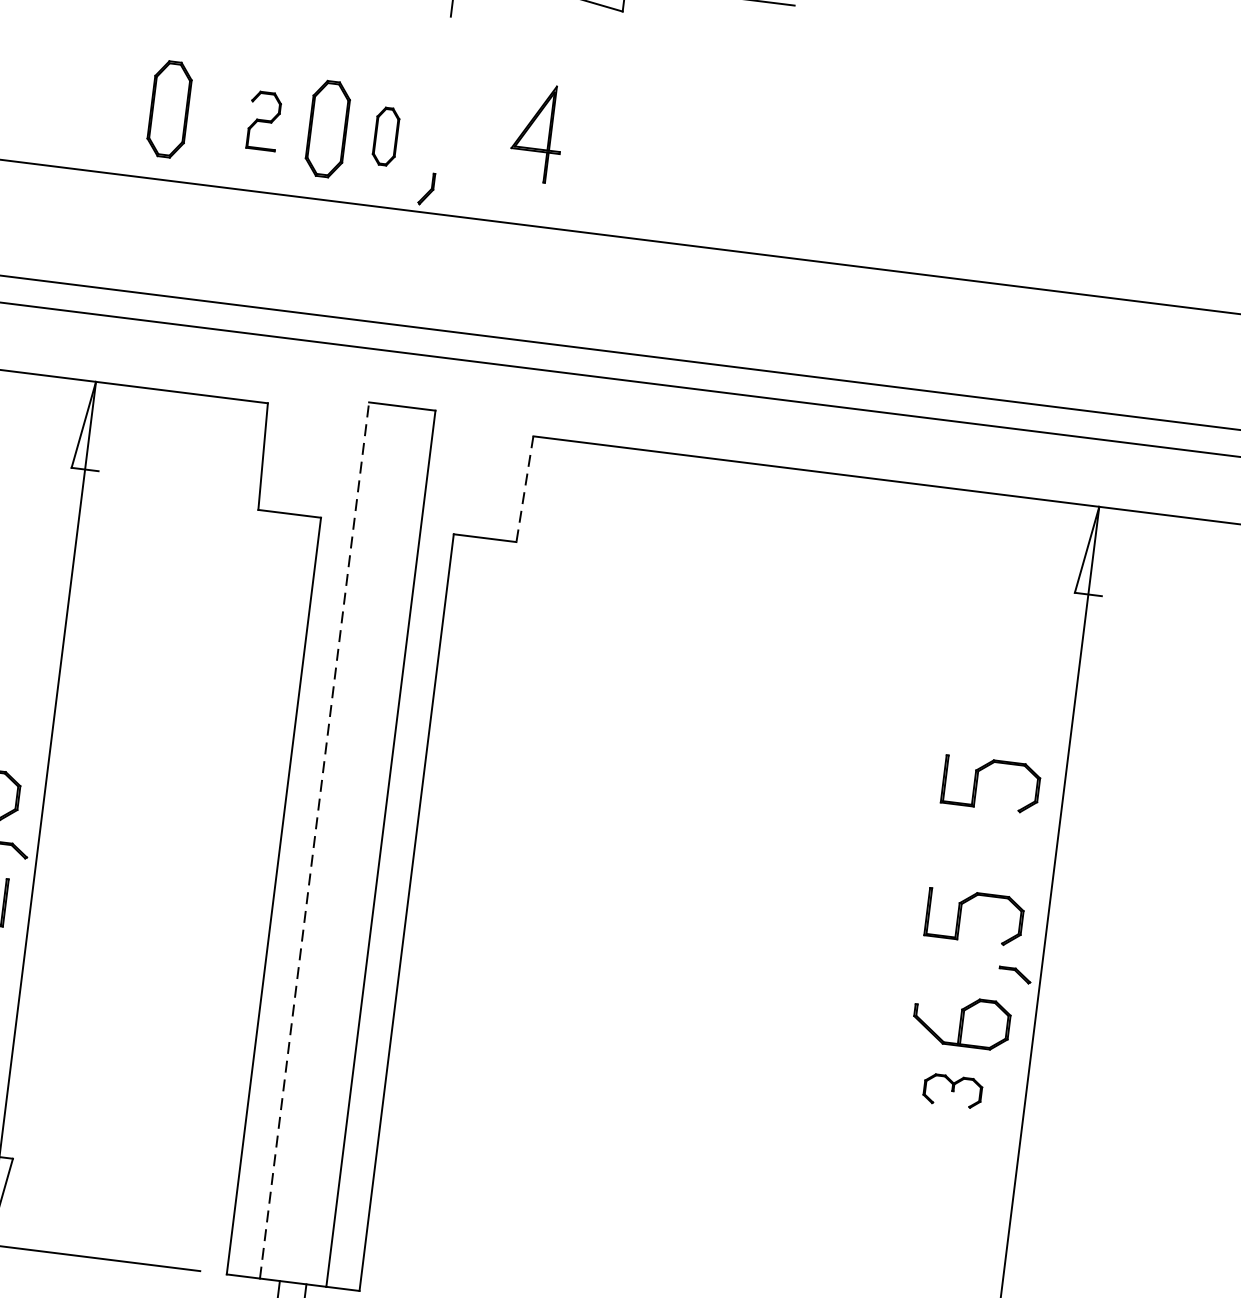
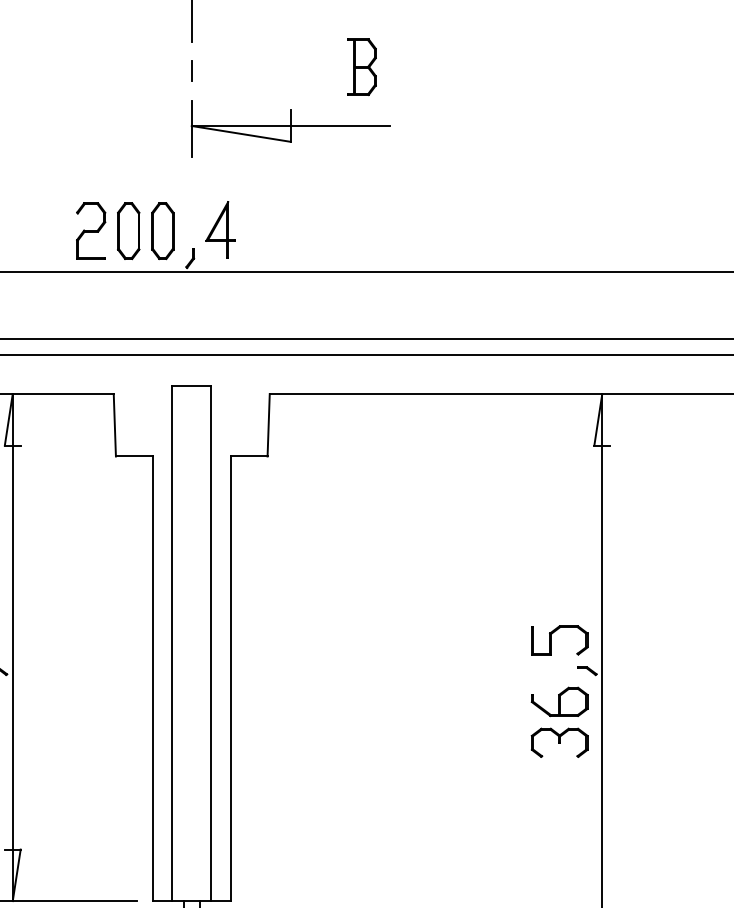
part: (169, 109) -> (35, 231), removed
part: (264, 120) -> (91, 230), size x1.67
part: (538, 131) -> (220, 229), moved
part: (385, 136) -> (162, 231), size x1.67
line: (524, 489) -> (268, 425), dashed -> solid
part: (977, 782) -> (551, 562), removed
line: (314, 840) -> (172, 643), dashed -> solid
part: (952, 1090) -> (559, 742), size x1.67

